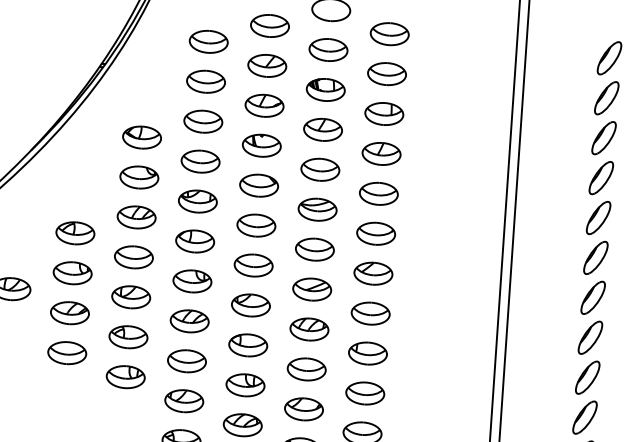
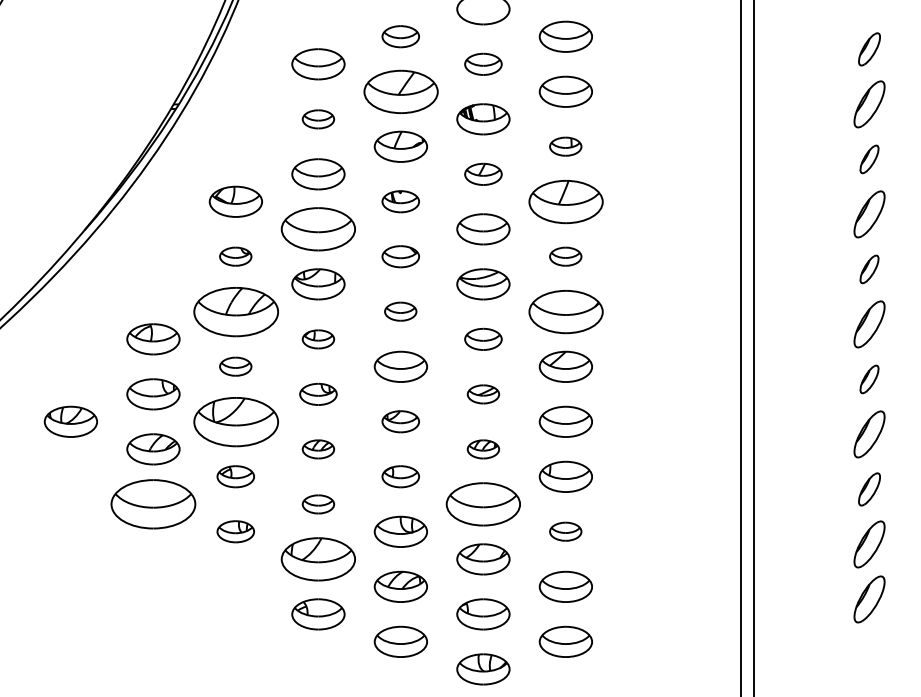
part: (269, 25) -> (400, 36), size x0.7
part: (328, 50) -> (483, 64), size x0.7
part: (609, 58) -> (869, 49), size x0.7
part: (266, 65) -> (400, 91), size x1.4
part: (206, 81) -> (318, 119), size x0.6
part: (384, 113) -> (565, 146), size x0.6
part: (323, 130) -> (483, 174), size x0.7
part: (604, 138) -> (869, 159), size x0.6
part: (261, 145) -> (400, 201), size x0.7
part: (381, 153) -> (565, 201), size x1.4
part: (200, 161) -> (318, 229), size x1.4
part: (139, 177) -> (235, 256), size x0.6
part: (258, 185) -> (400, 256), size x0.7
part: (378, 193) -> (565, 256), size x0.6
part: (136, 217) -> (235, 311), size x1.6
part: (598, 218) -> (869, 269), size x0.6
part: (256, 225) -> (400, 311), size x0.6
part: (375, 233) -> (565, 311), size x1.4
part: (195, 241) -> (318, 339), size x0.6
part: (314, 249) -> (483, 339), size x0.7
part: (133, 257) -> (235, 366), size x0.6
part: (192, 281) -> (318, 394), size x0.7
part: (312, 289) -> (483, 394), size x0.6
part: (130, 297) -> (235, 421), size x1.6
part: (593, 297) -> (869, 379), size x0.6
part: (250, 305) -> (400, 421), size x0.7
part: (189, 321) -> (318, 449), size x0.6
part: (309, 329) -> (483, 449), size x0.6
part: (128, 336) -> (235, 476), size x0.7
part: (247, 345) -> (400, 476), size x0.7
part: (67, 353) -> (153, 504), size x1.6
part: (187, 361) -> (318, 504), size x0.6
part: (306, 369) -> (483, 504), size x1.4
part: (125, 376) -> (235, 531), size x0.7
part: (587, 377) -> (869, 489), size x0.7
part: (364, 393) -> (565, 531), size x0.6
part: (184, 401) -> (318, 559), size x1.4

